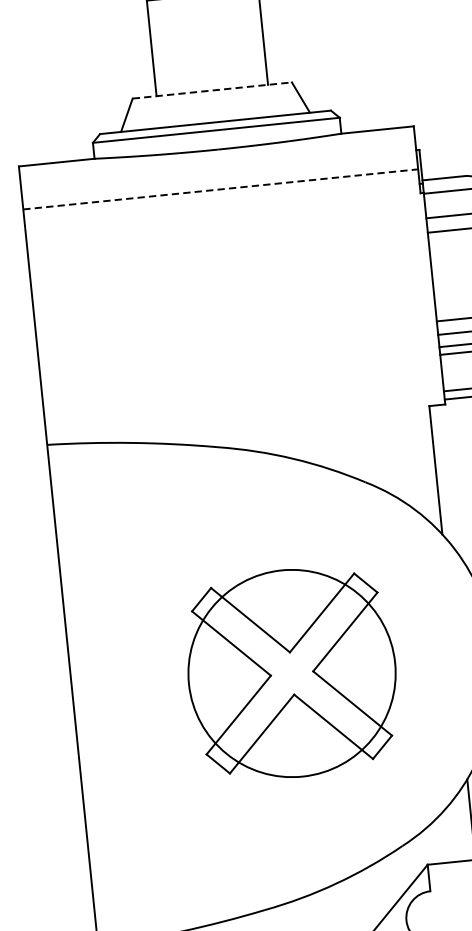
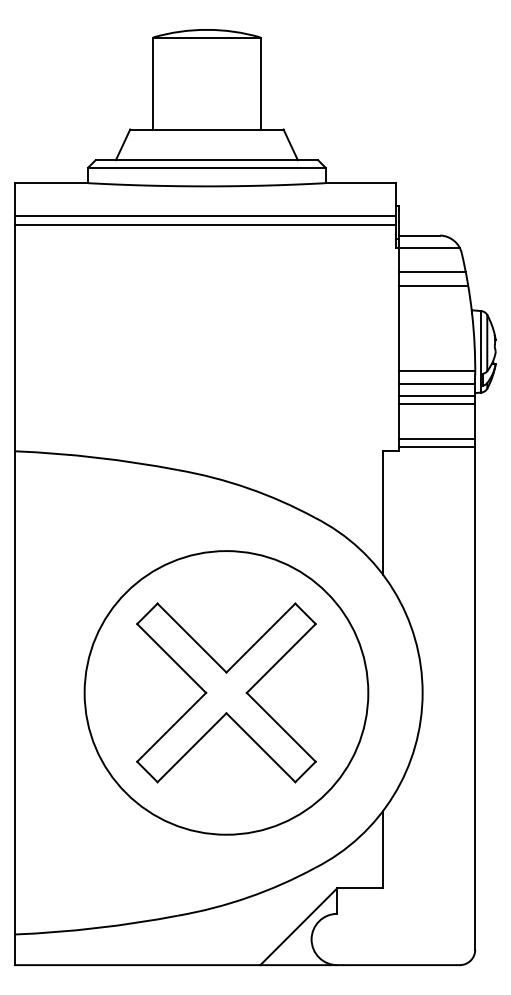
line: (211, 90) -> (206, 129), dashed -> solid
line: (219, 179) -> (205, 215), added
line: (220, 189) -> (205, 224), dashed -> solid
circle: (292, 673) -> (226, 692), size x1.43

